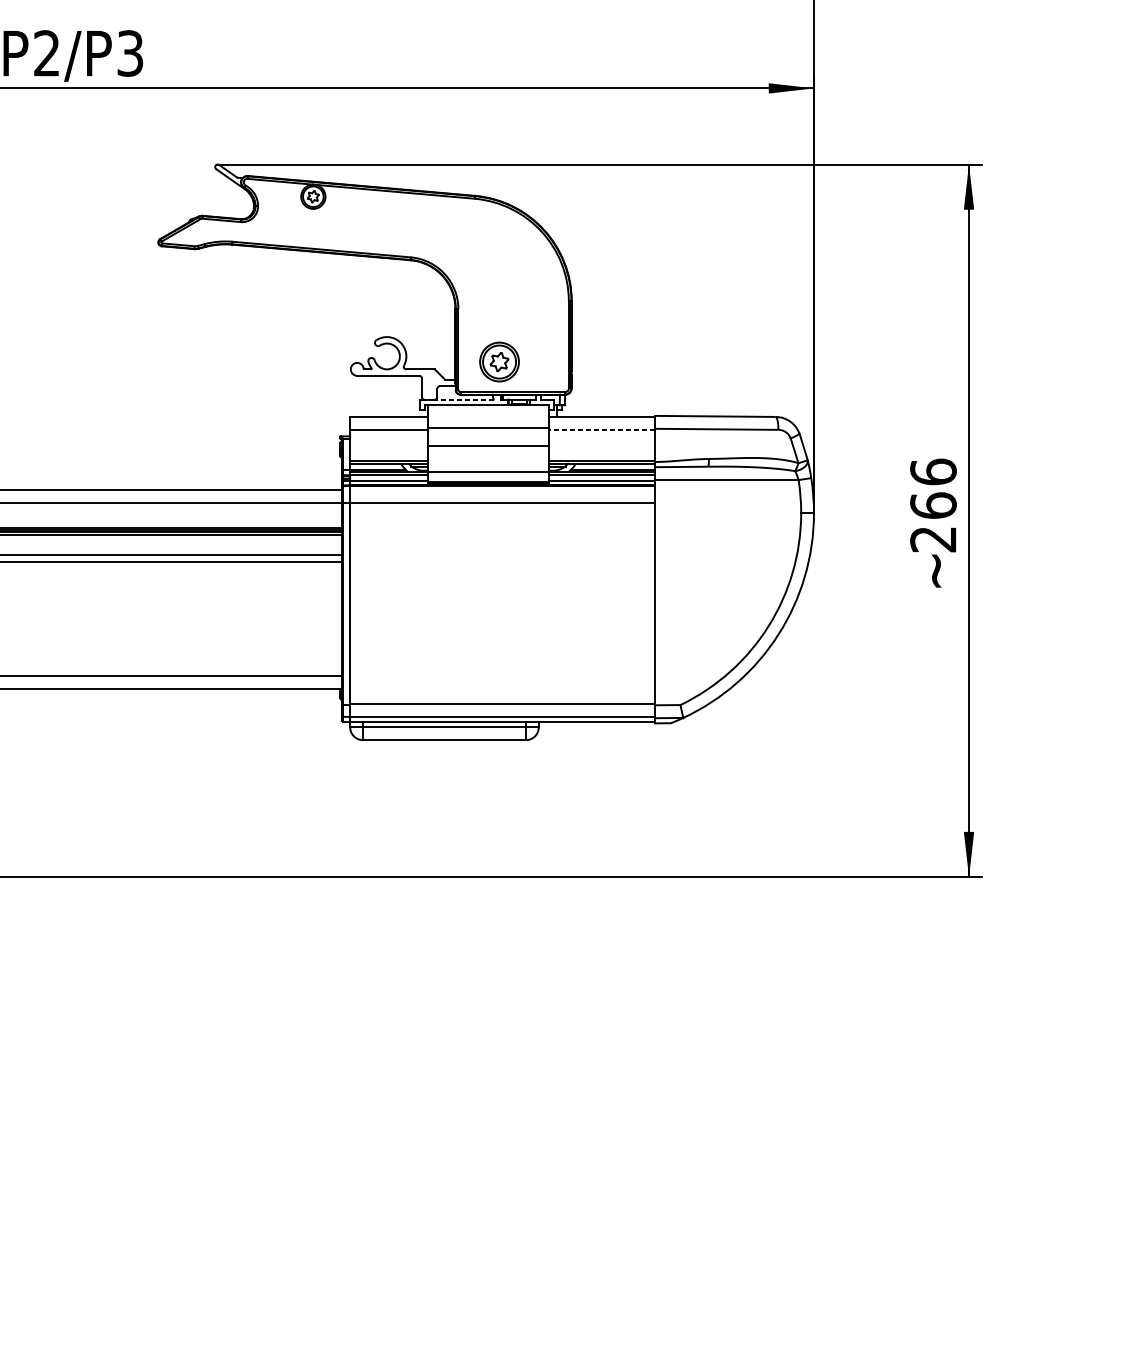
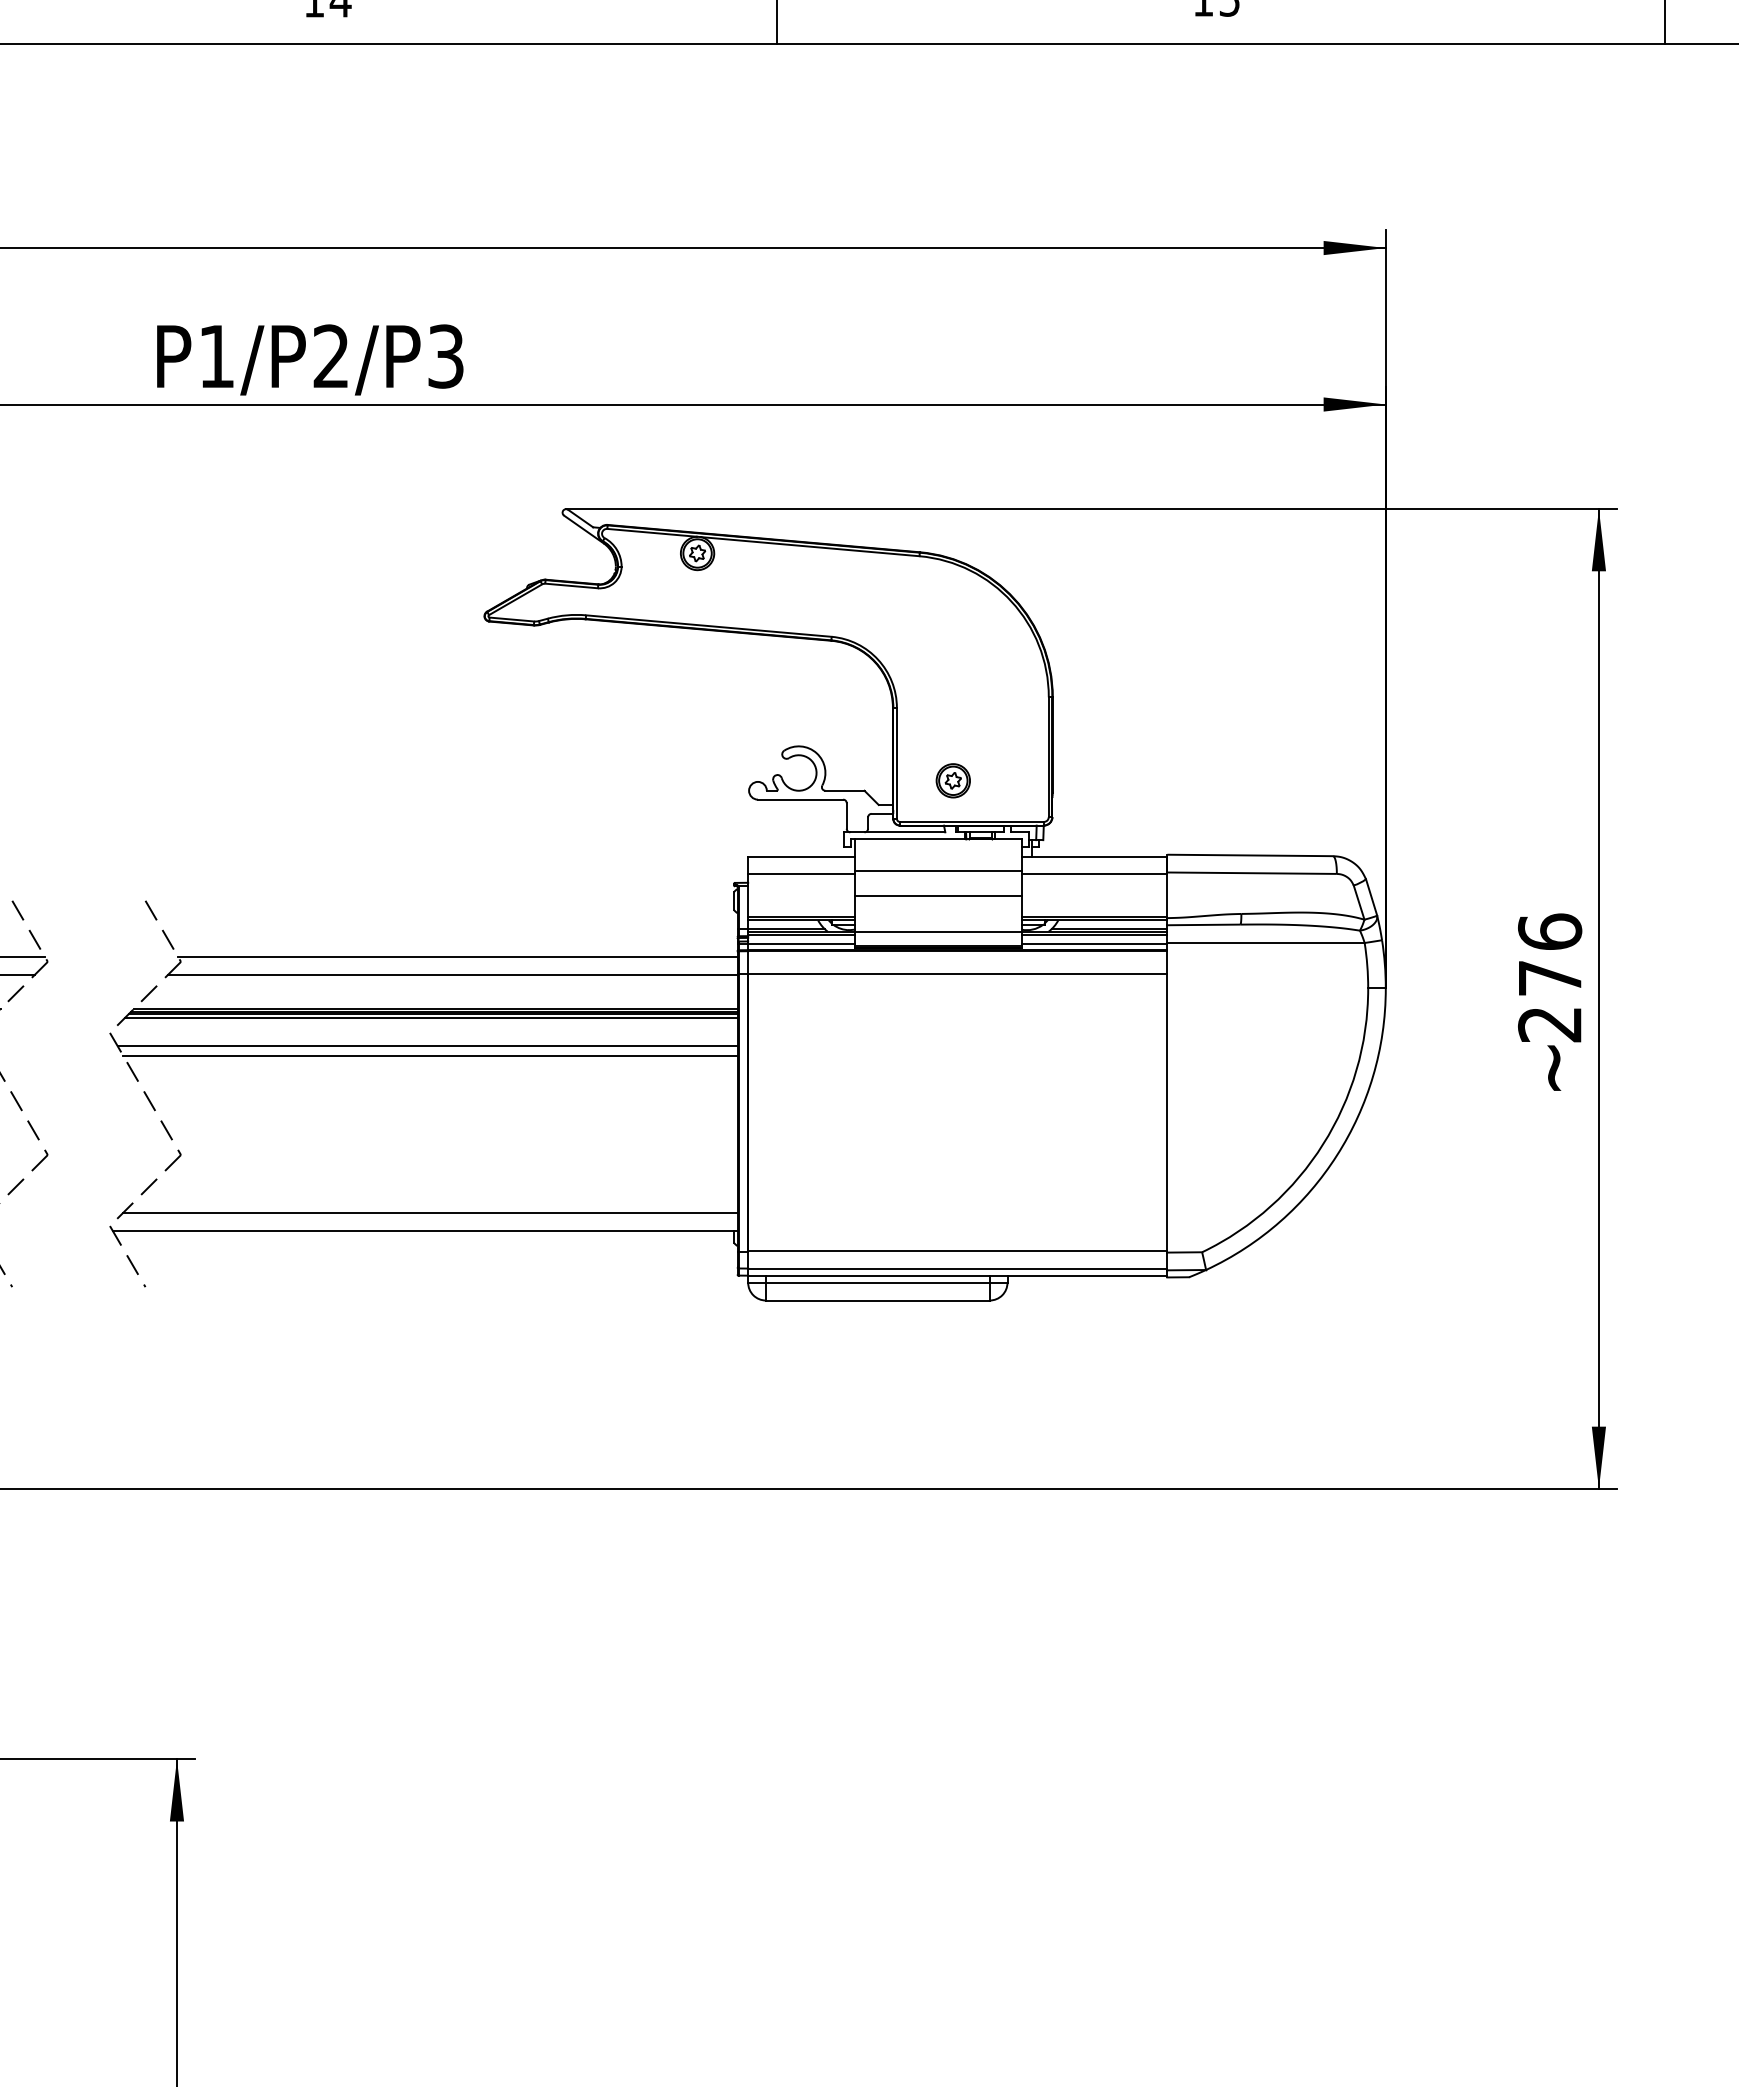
part: (498, 361) -> (952, 780), size x0.62
line: (463, 399) -> (904, 832), dashed -> solid
line: (602, 430) -> (1094, 874), dashed -> solid
text: (933, 505) -> (1550, 977), 266 -> 276

